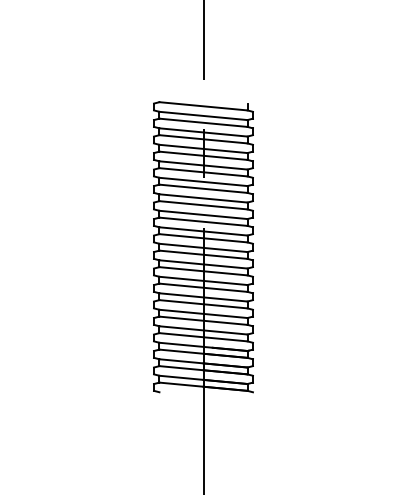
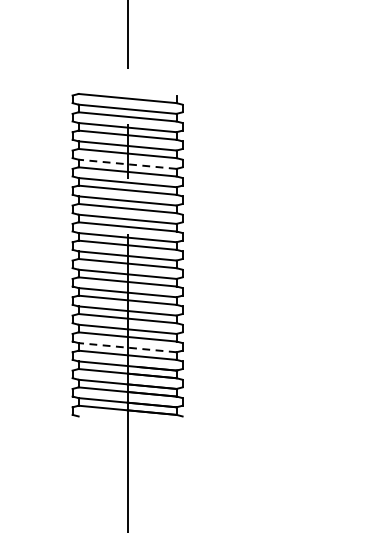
line: (203, 165) -> (127, 164), solid -> dashed
line: (203, 330) -> (127, 347), solid -> dashed

